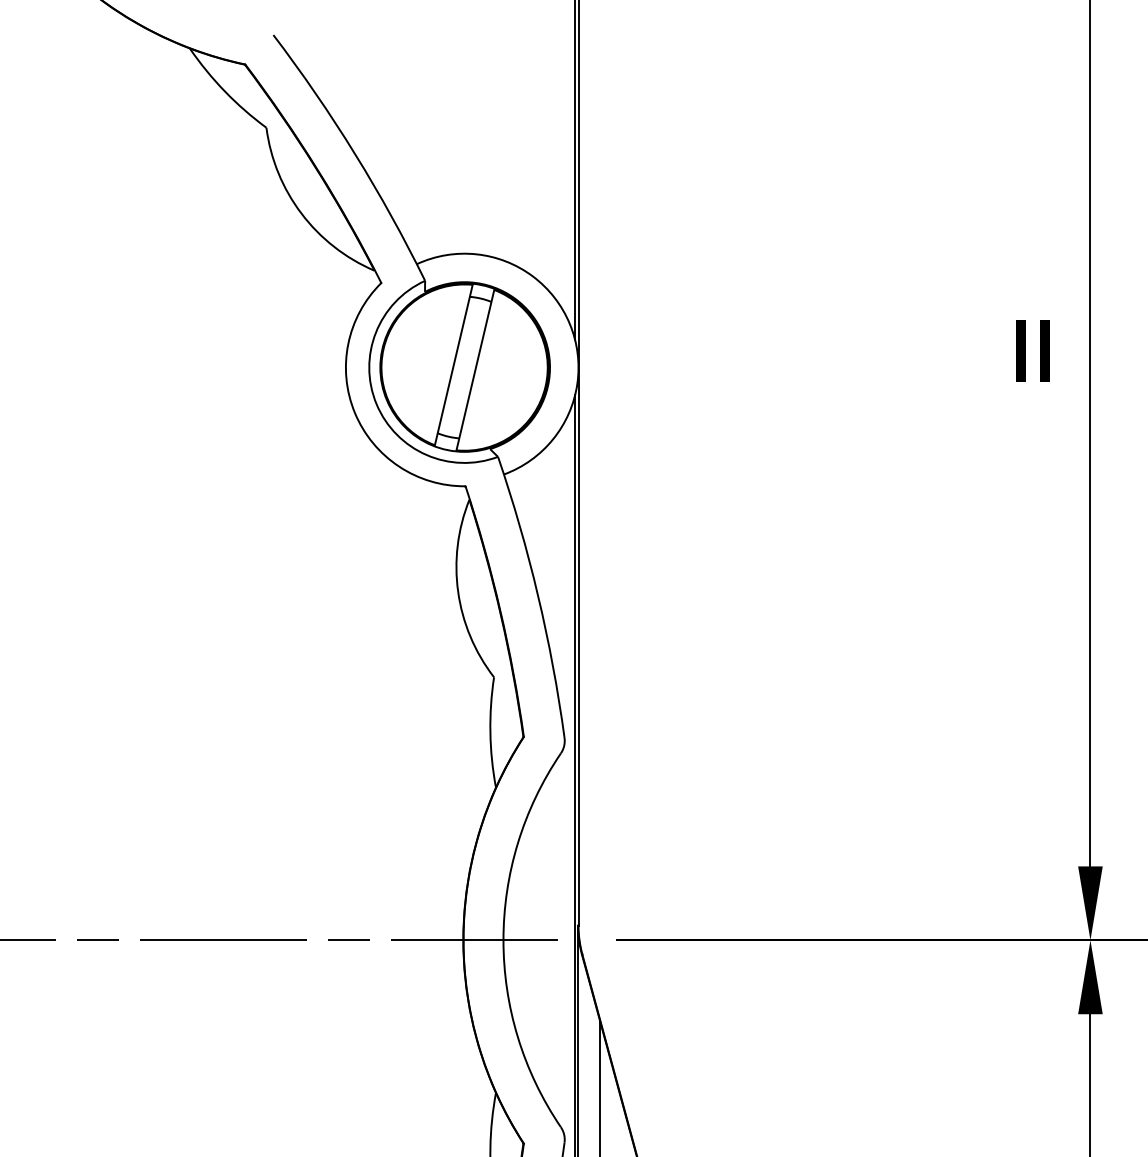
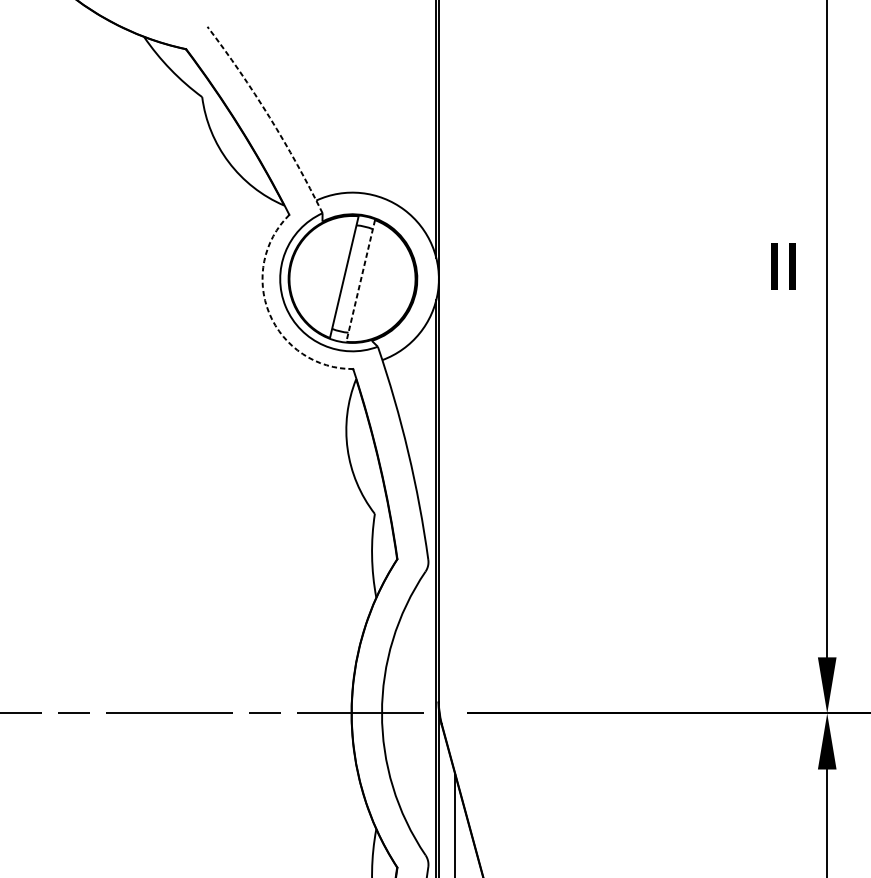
arc: (355, 154) -> (269, 117), solid -> dashed
line: (475, 370) -> (360, 281), solid -> dashed
arc: (354, 413) -> (269, 313), solid -> dashed

